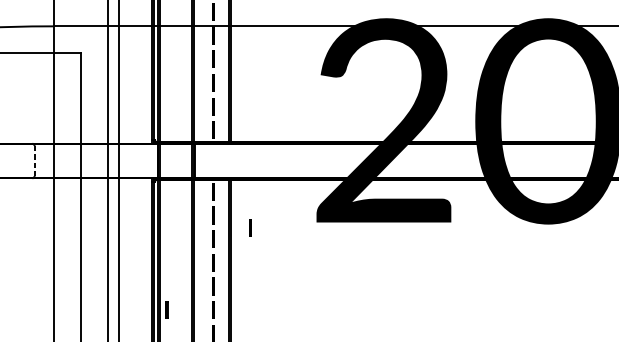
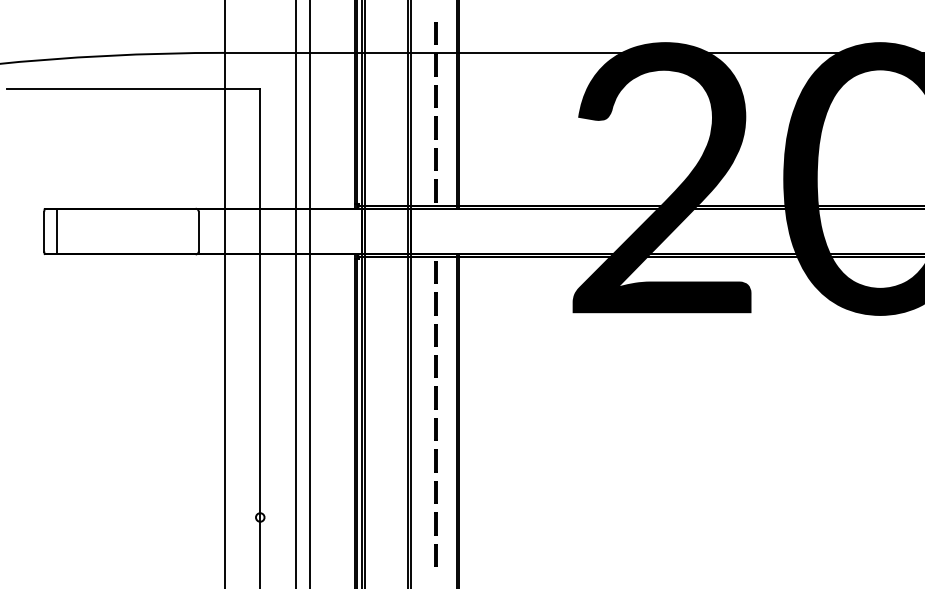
line: (34, 160) -> (198, 231), dashed -> solid
line: (250, 228) -> (484, 320), removed
line: (166, 310) -> (373, 429), removed

